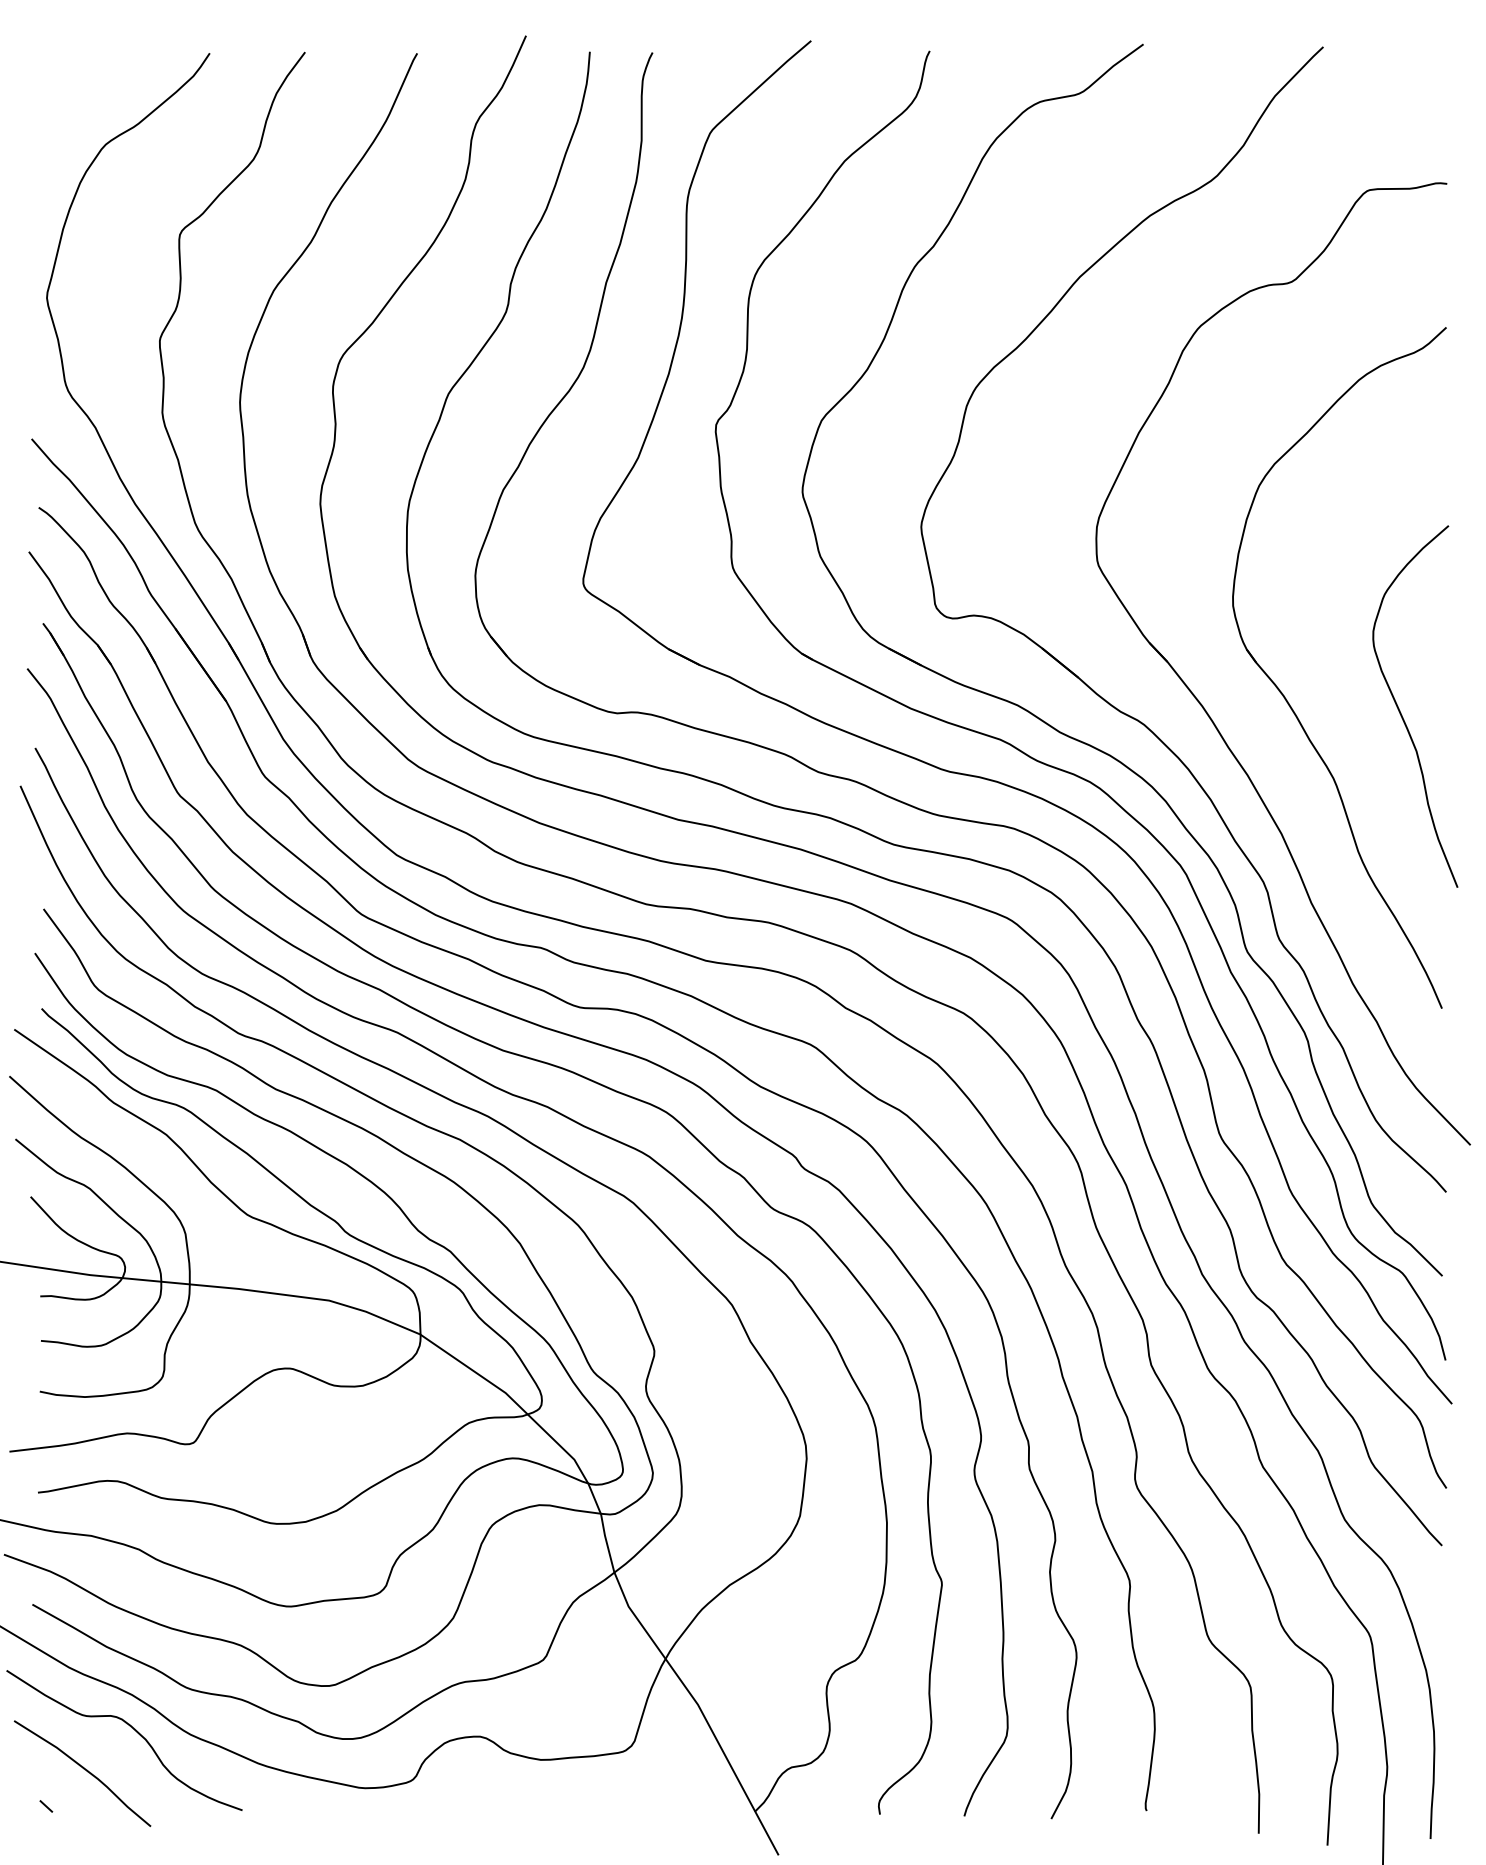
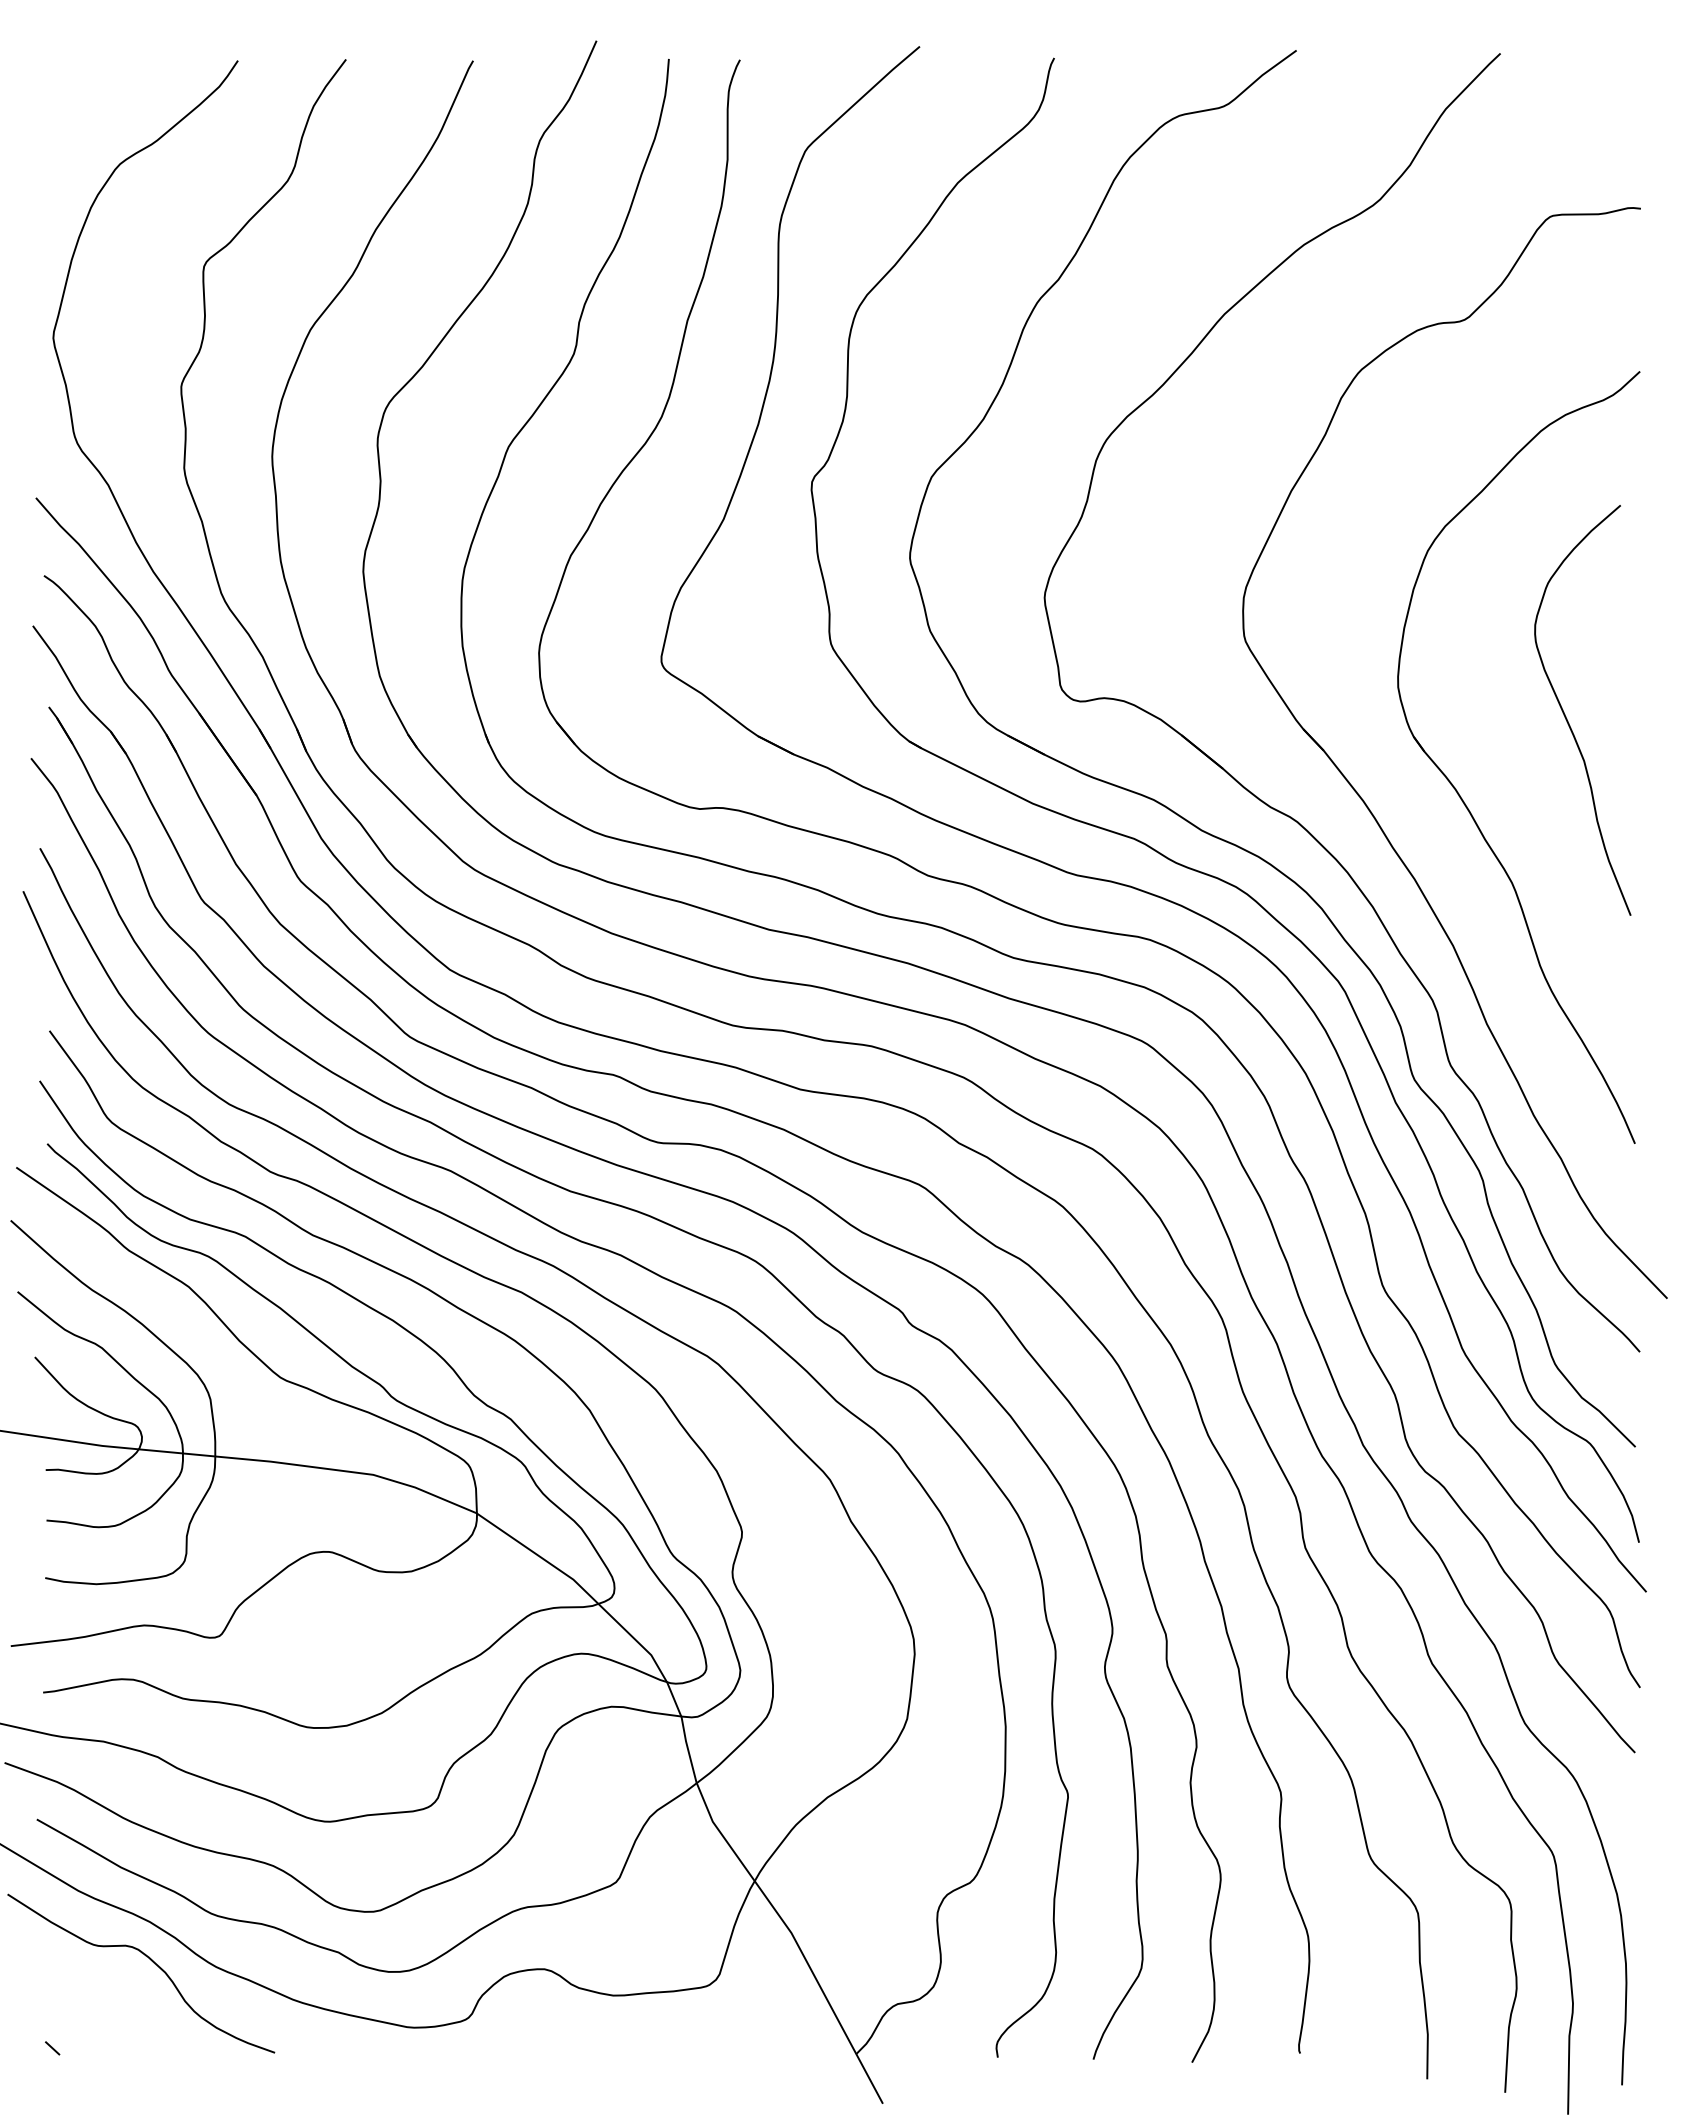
curve: (1401, 713) -> (1567, 718), moved
curve: (85, 1770) -> (96, 2007), removed

